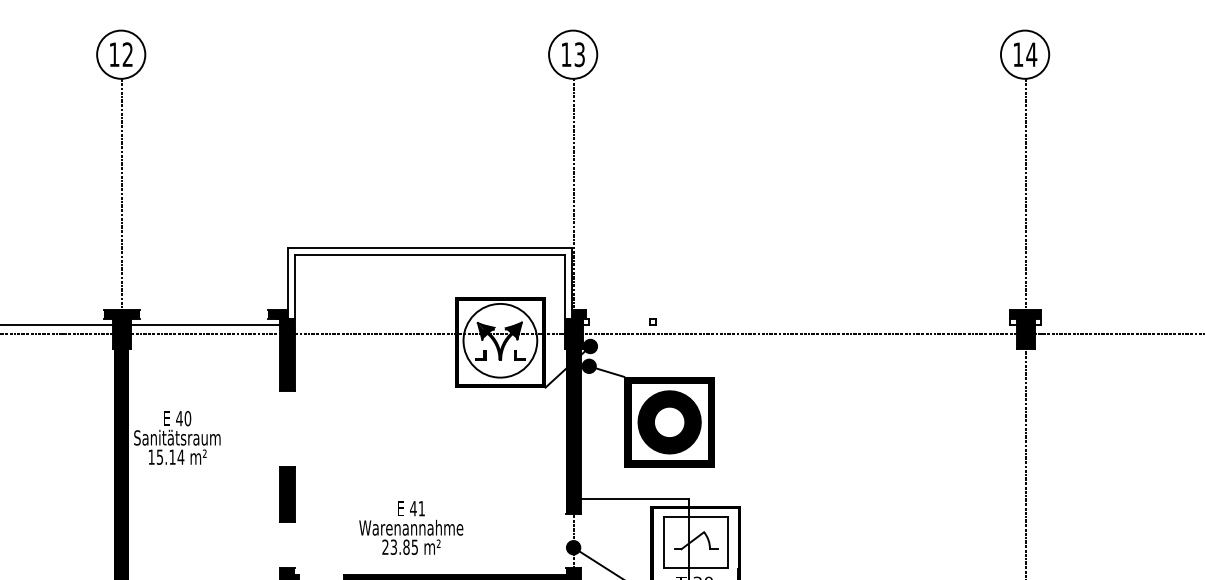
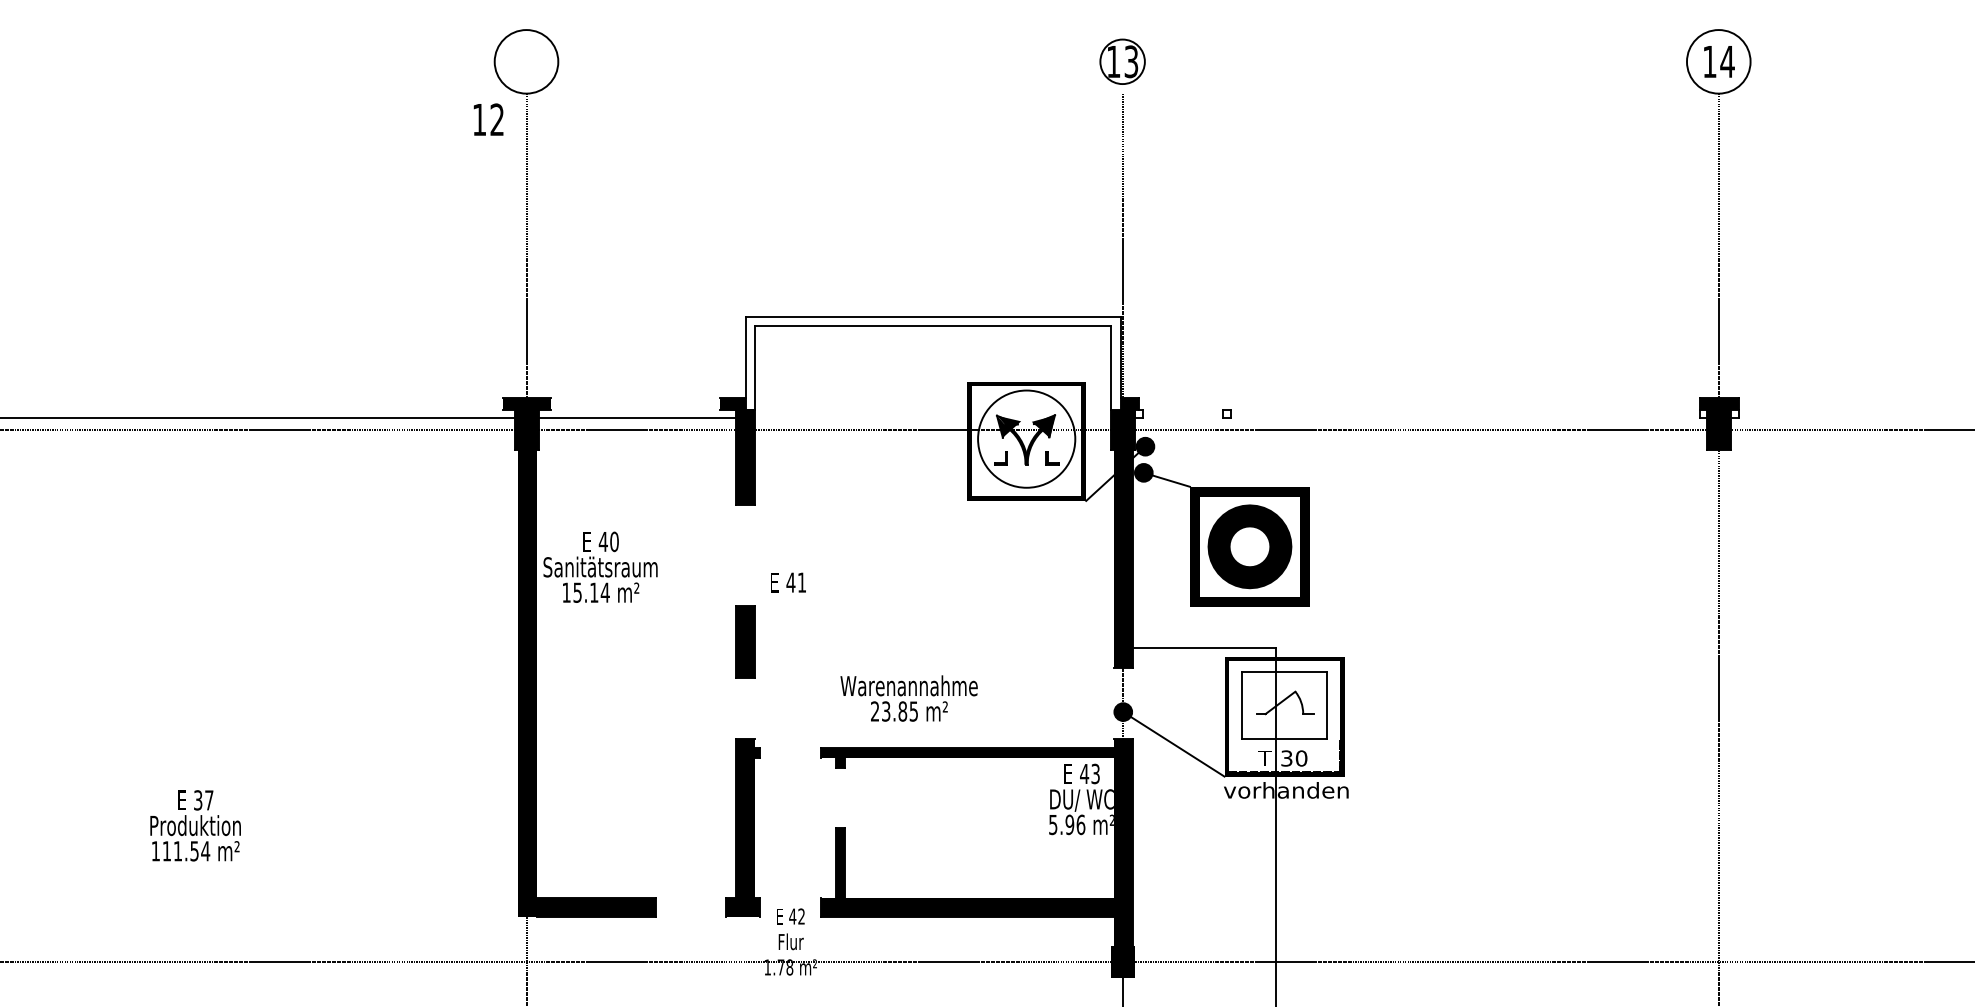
text: (121, 54) -> (488, 119), moved
circle: (573, 54) -> (1122, 61), size x0.7
text: (411, 508) -> (788, 582), moved

